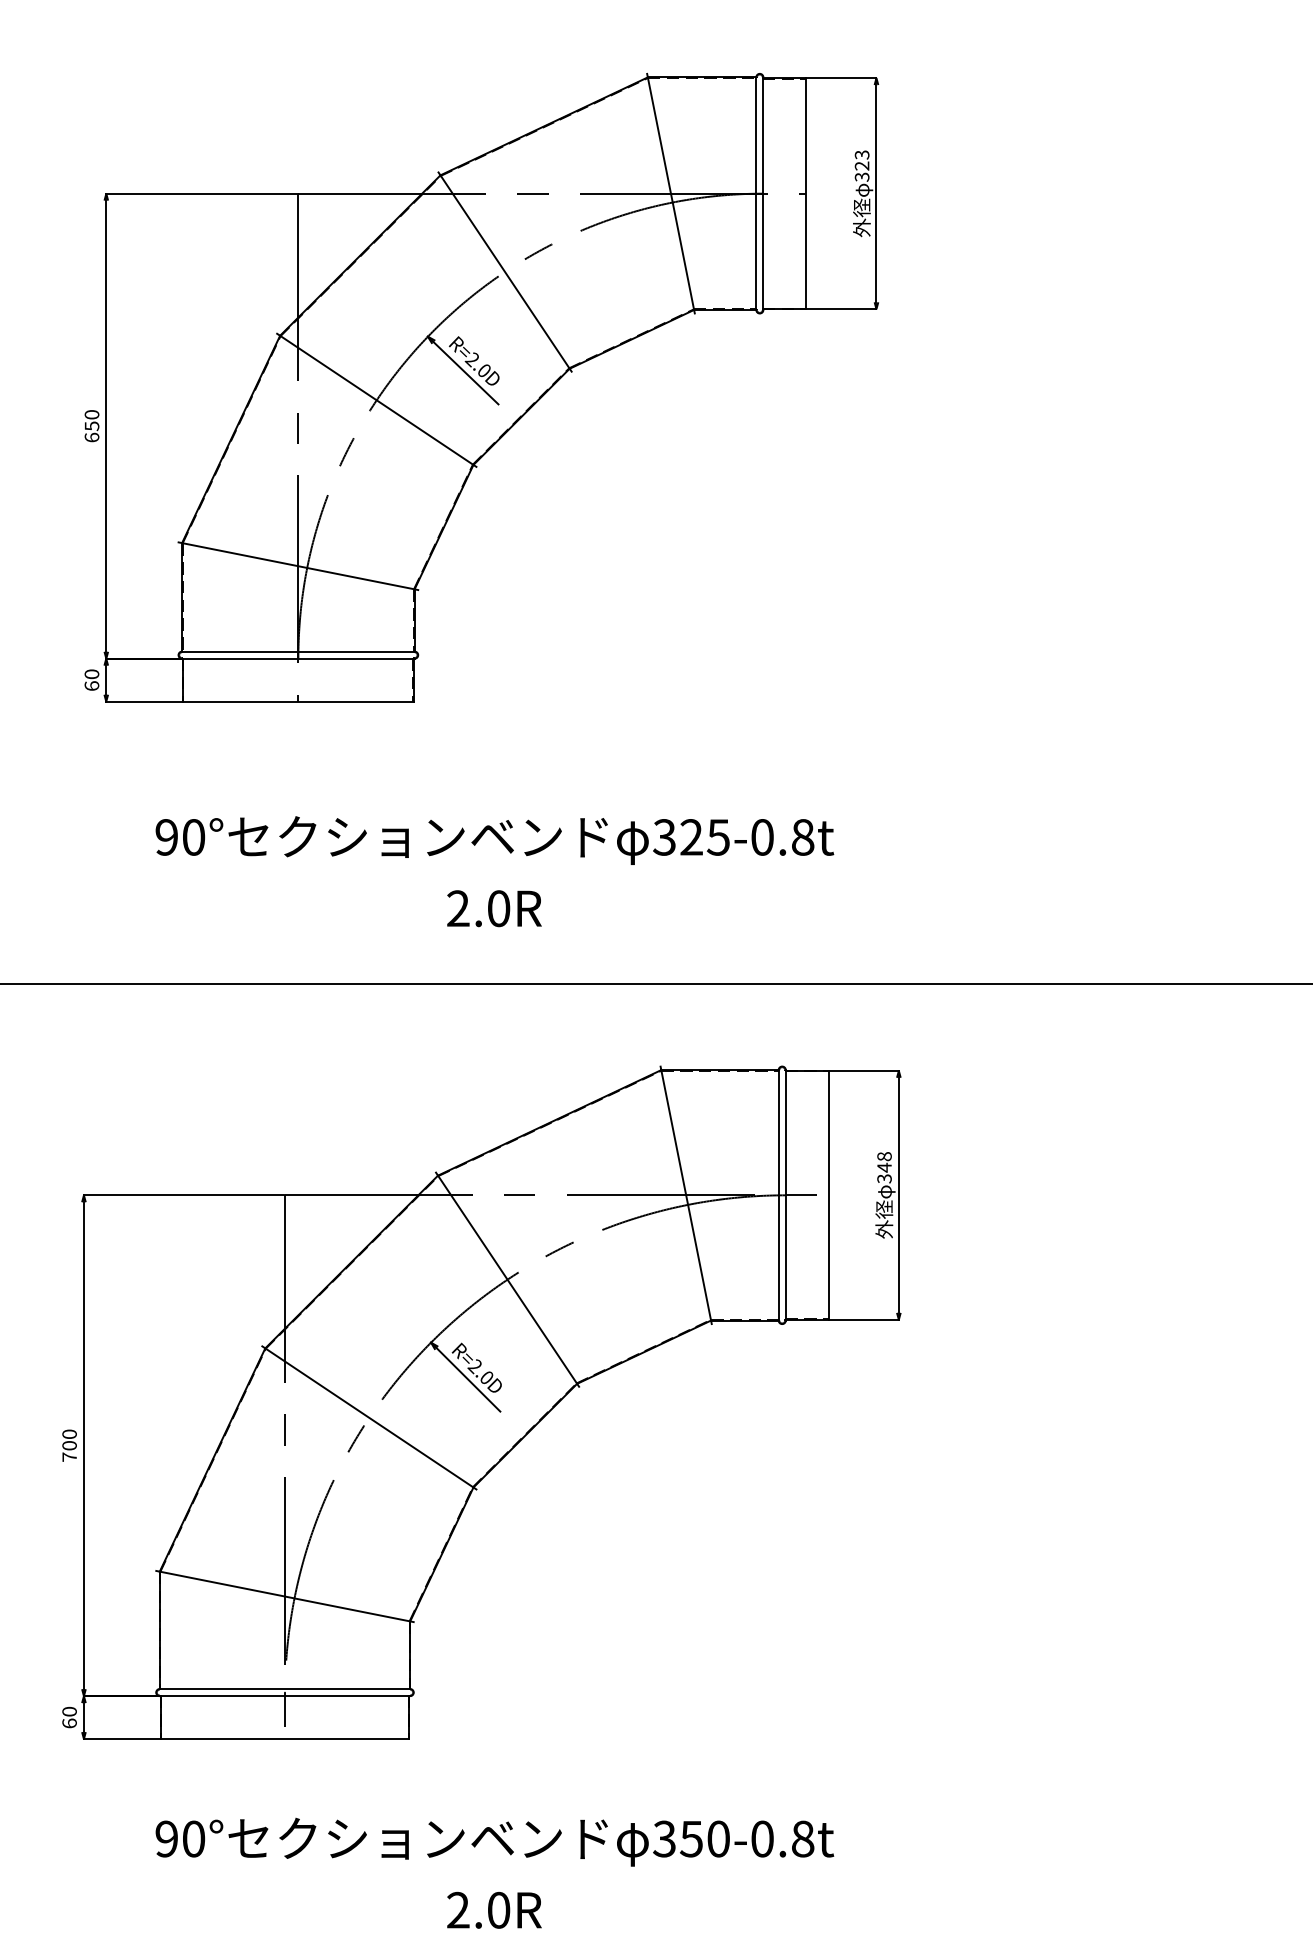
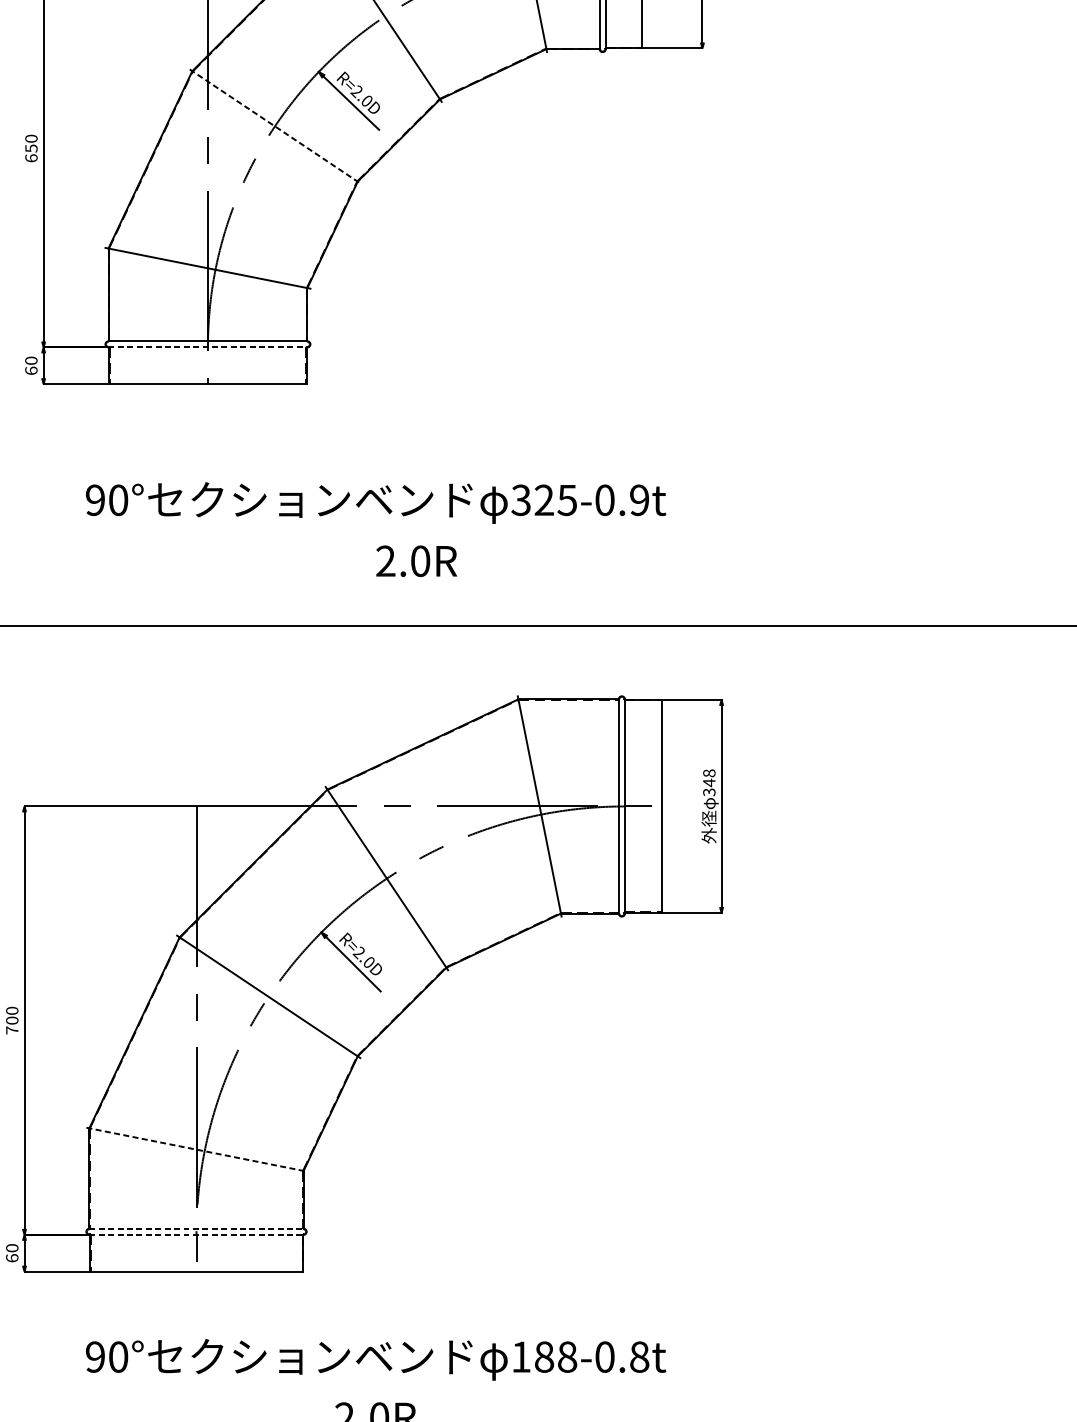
line: (376, 400) -> (274, 126), solid -> dashed
line: (298, 658) -> (208, 347), solid -> dashed
text: (802, 837) -> (639, 500), 325-0.8t -> 325-0.9t
text: (494, 908) -> (416, 561), moved
line: (285, 1596) -> (196, 1149), solid -> dashed
line: (285, 1689) -> (196, 1229), solid -> dashed
line: (285, 1696) -> (196, 1235), solid -> dashed
text: (691, 1838) -> (544, 1356), 350-0.8t -> 188-0.8t

